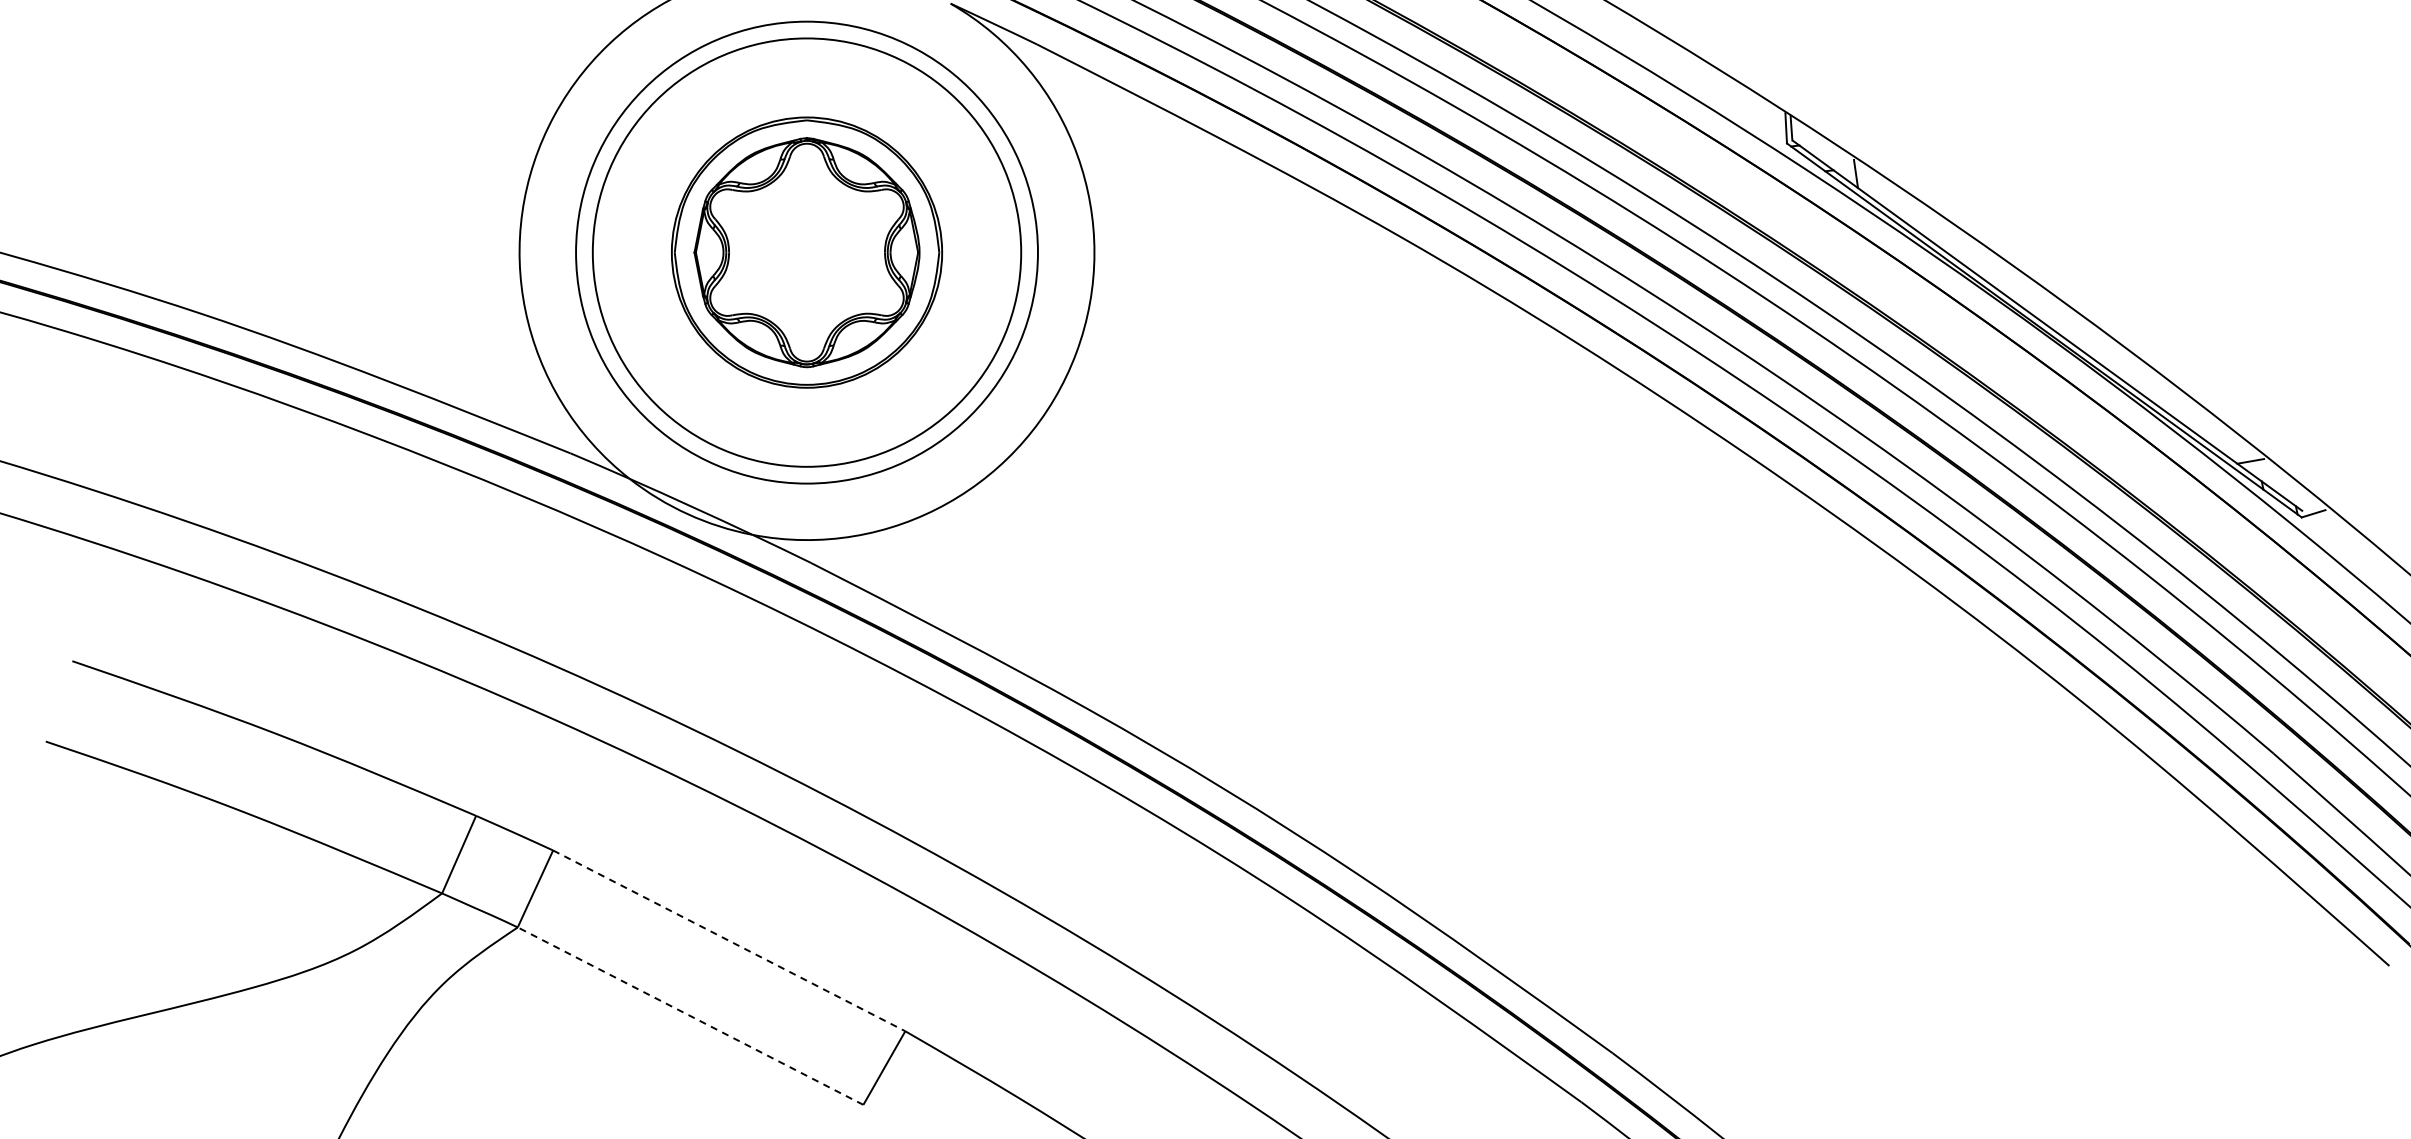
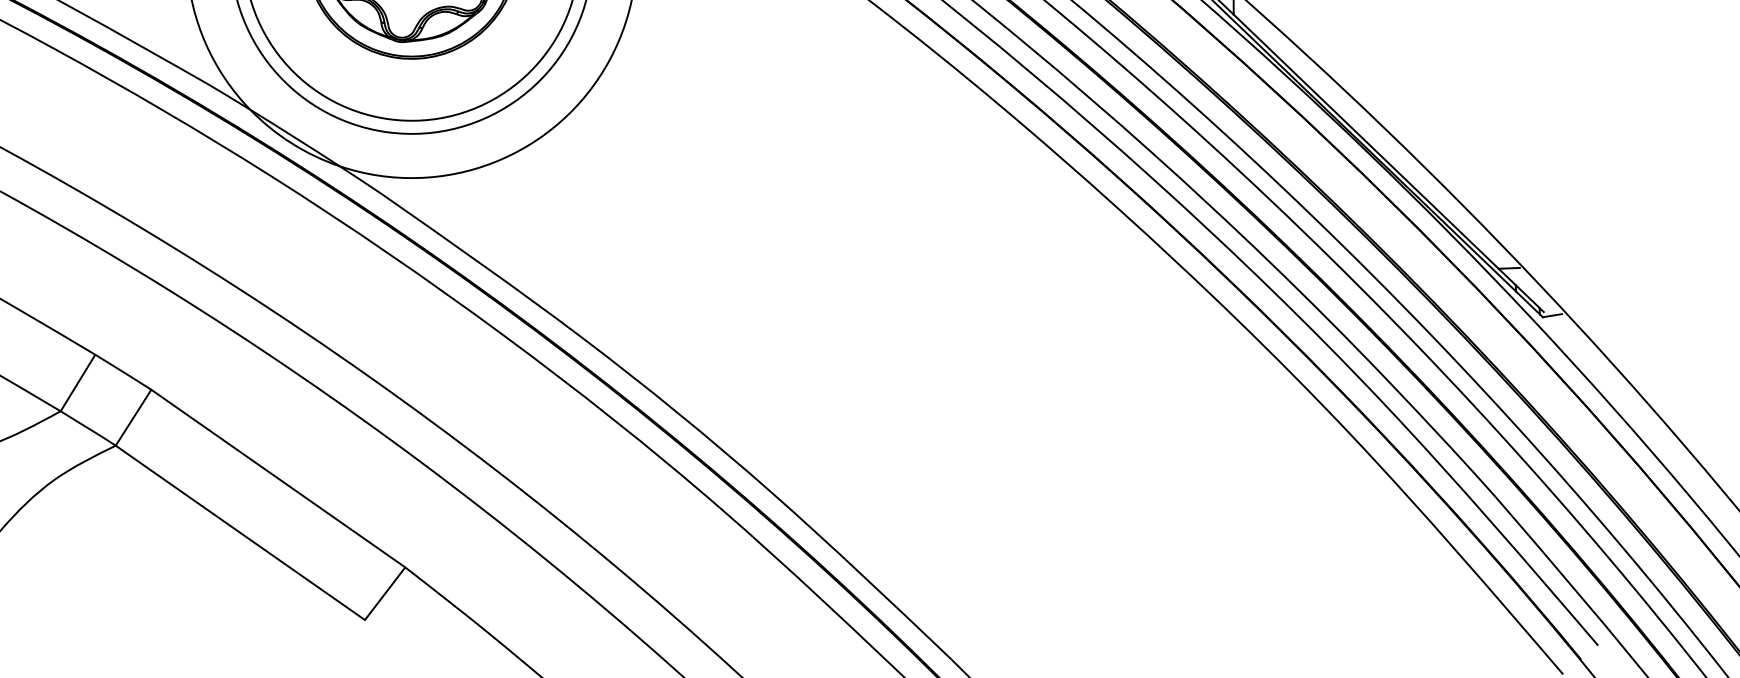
line: (729, 940) -> (278, 478), dashed -> solid
line: (690, 1015) -> (240, 532), dashed -> solid

